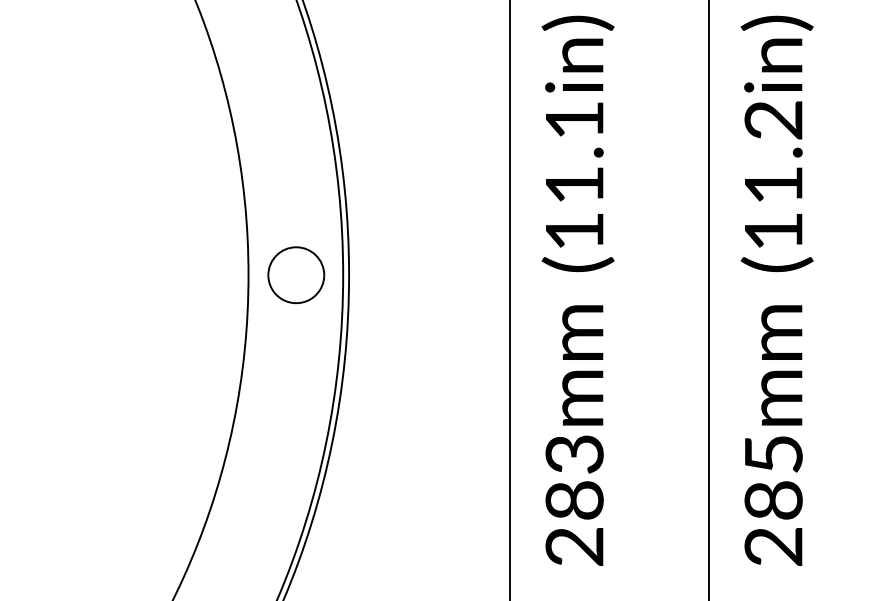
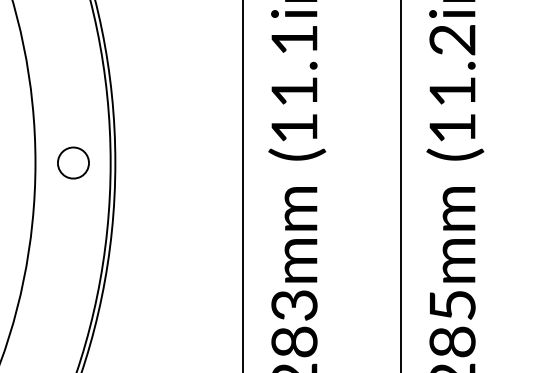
part: (296, 274) -> (73, 162), size x0.7

